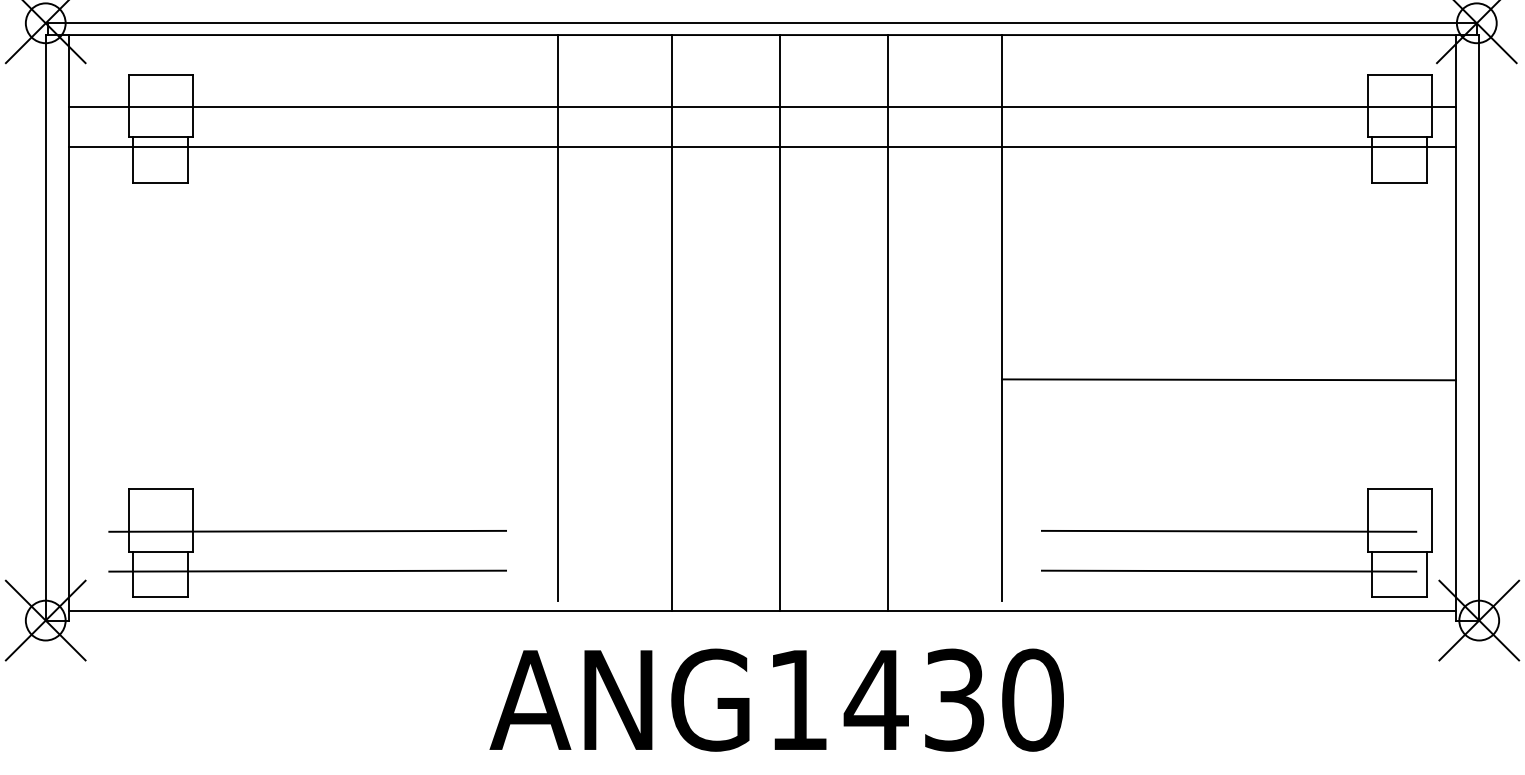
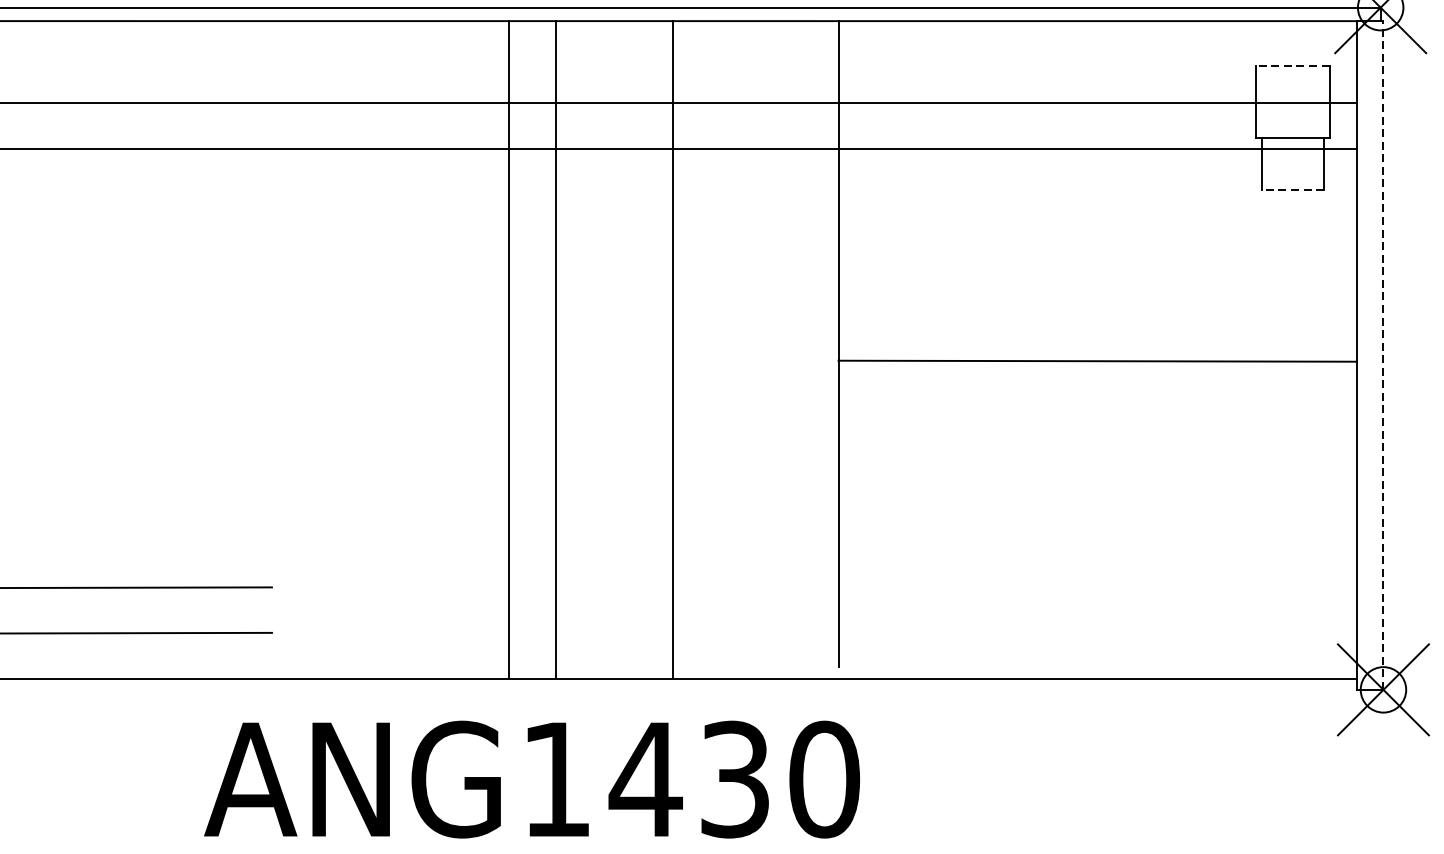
line: (1399, 74) -> (1292, 66), solid -> dashed
line: (1399, 182) -> (1292, 189), solid -> dashed
line: (558, 317) -> (331, 343), removed
line: (672, 322) -> (508, 349), moved
line: (780, 322) -> (555, 349), moved
line: (888, 322) -> (673, 349), moved
line: (1479, 327) -> (1383, 355), solid -> dashed
line: (1229, 379) -> (1098, 360), moved
part: (1236, 532) -> (1106, 589), removed
text: (776, 699) -> (531, 778), moved

